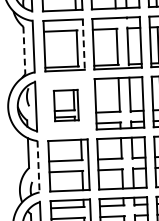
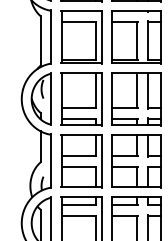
line: (83, 44) -> (102, 37), dashed -> solid
line: (24, 50) -> (40, 40), dashed -> solid
part: (66, 105) -> (81, 99), size x1.67
line: (38, 166) -> (50, 161), dashed -> solid

